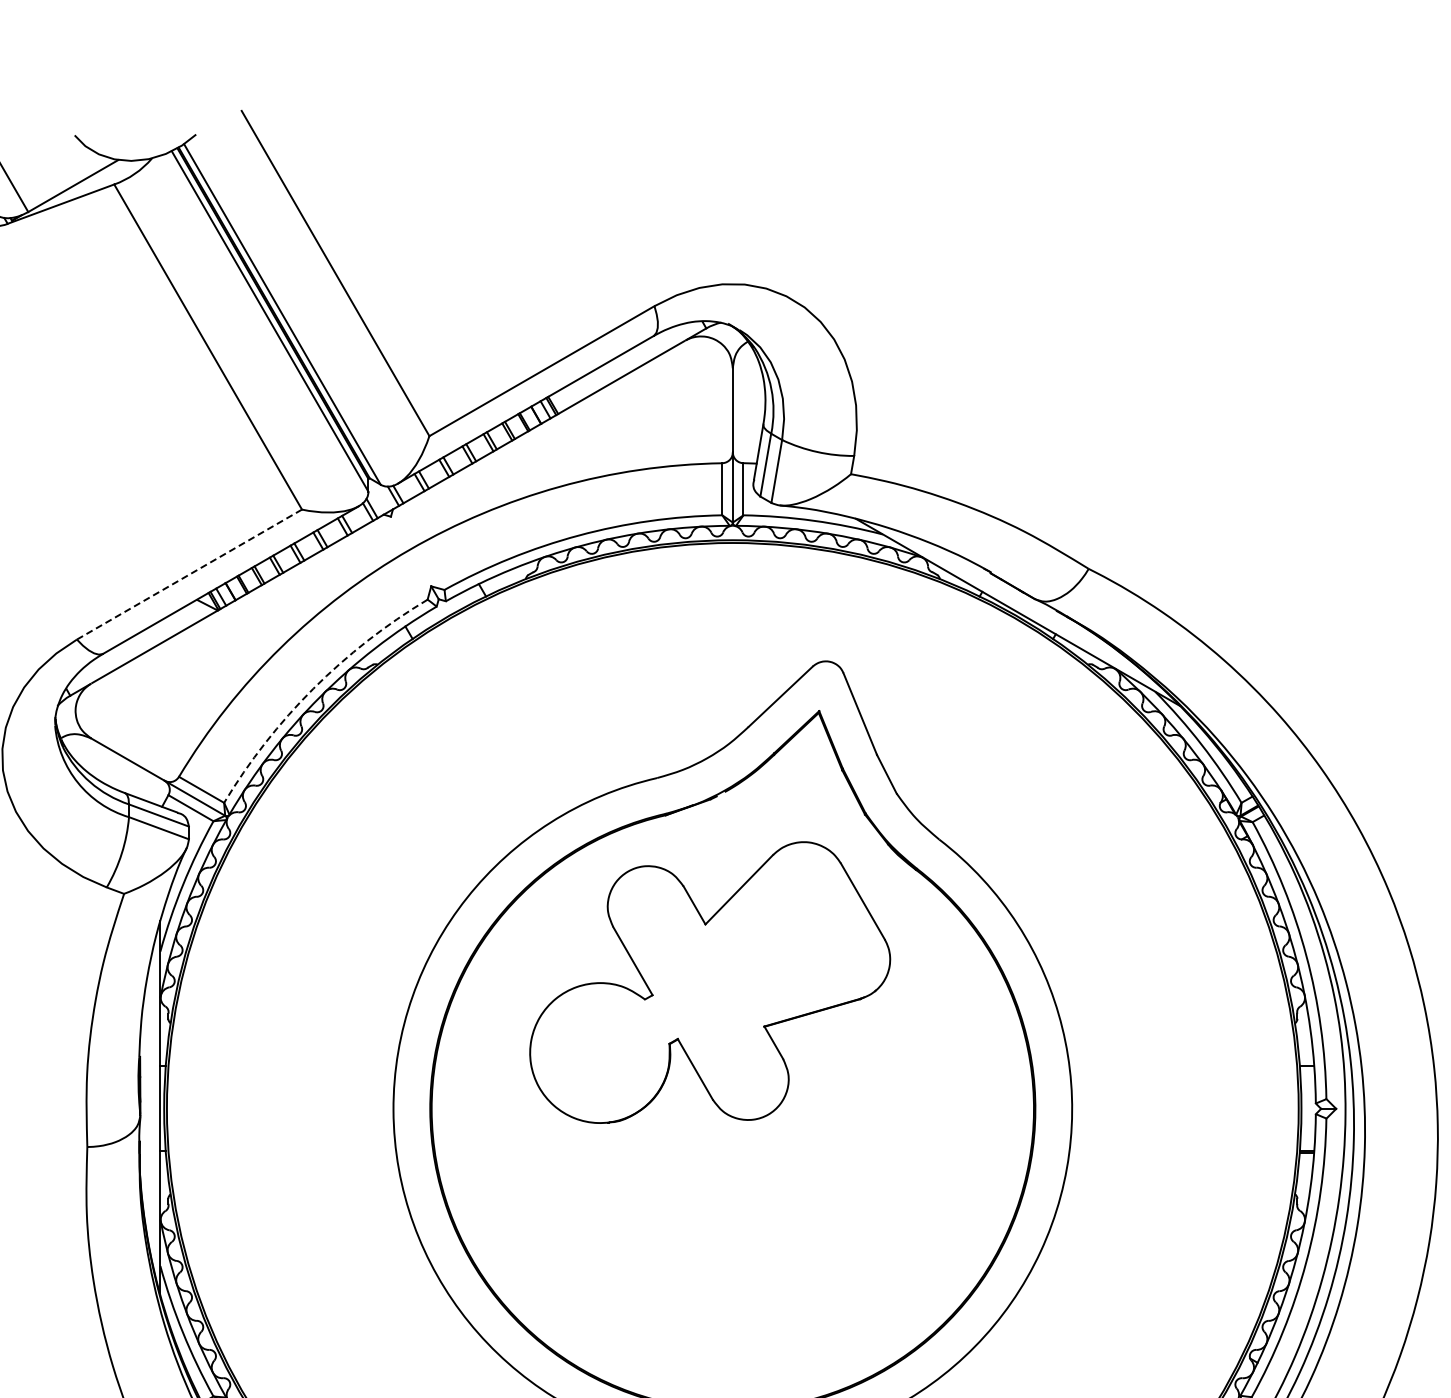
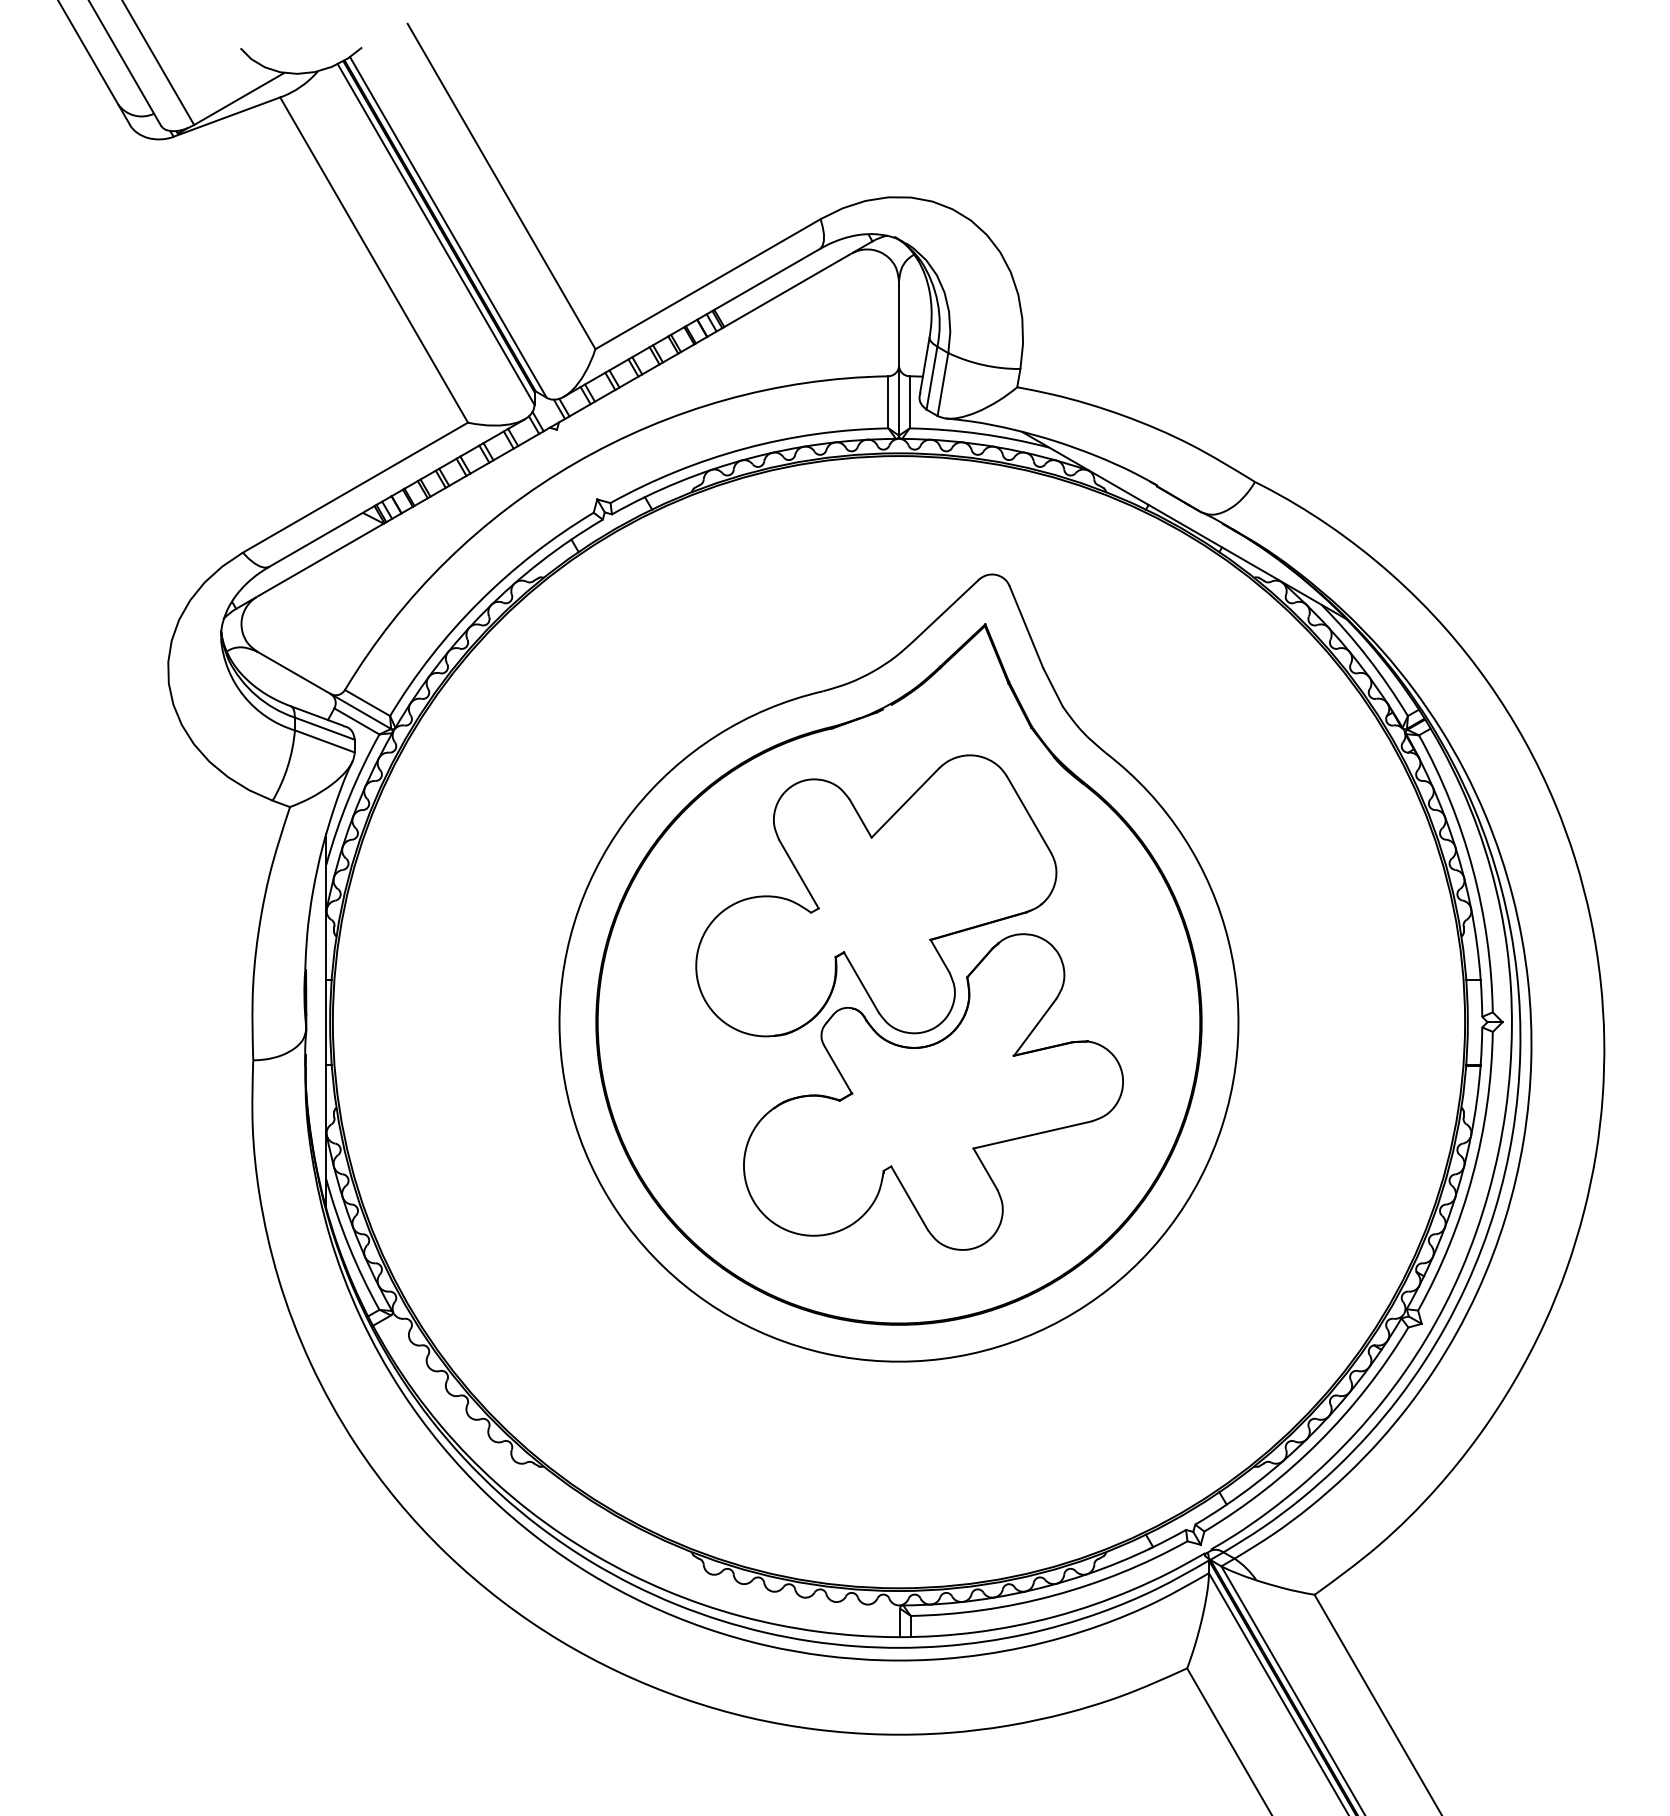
line: (189, 574) -> (355, 487), dashed -> solid
arc: (313, 688) -> (479, 601), dashed -> solid
part: (767, 1178) -> (933, 1091), added

